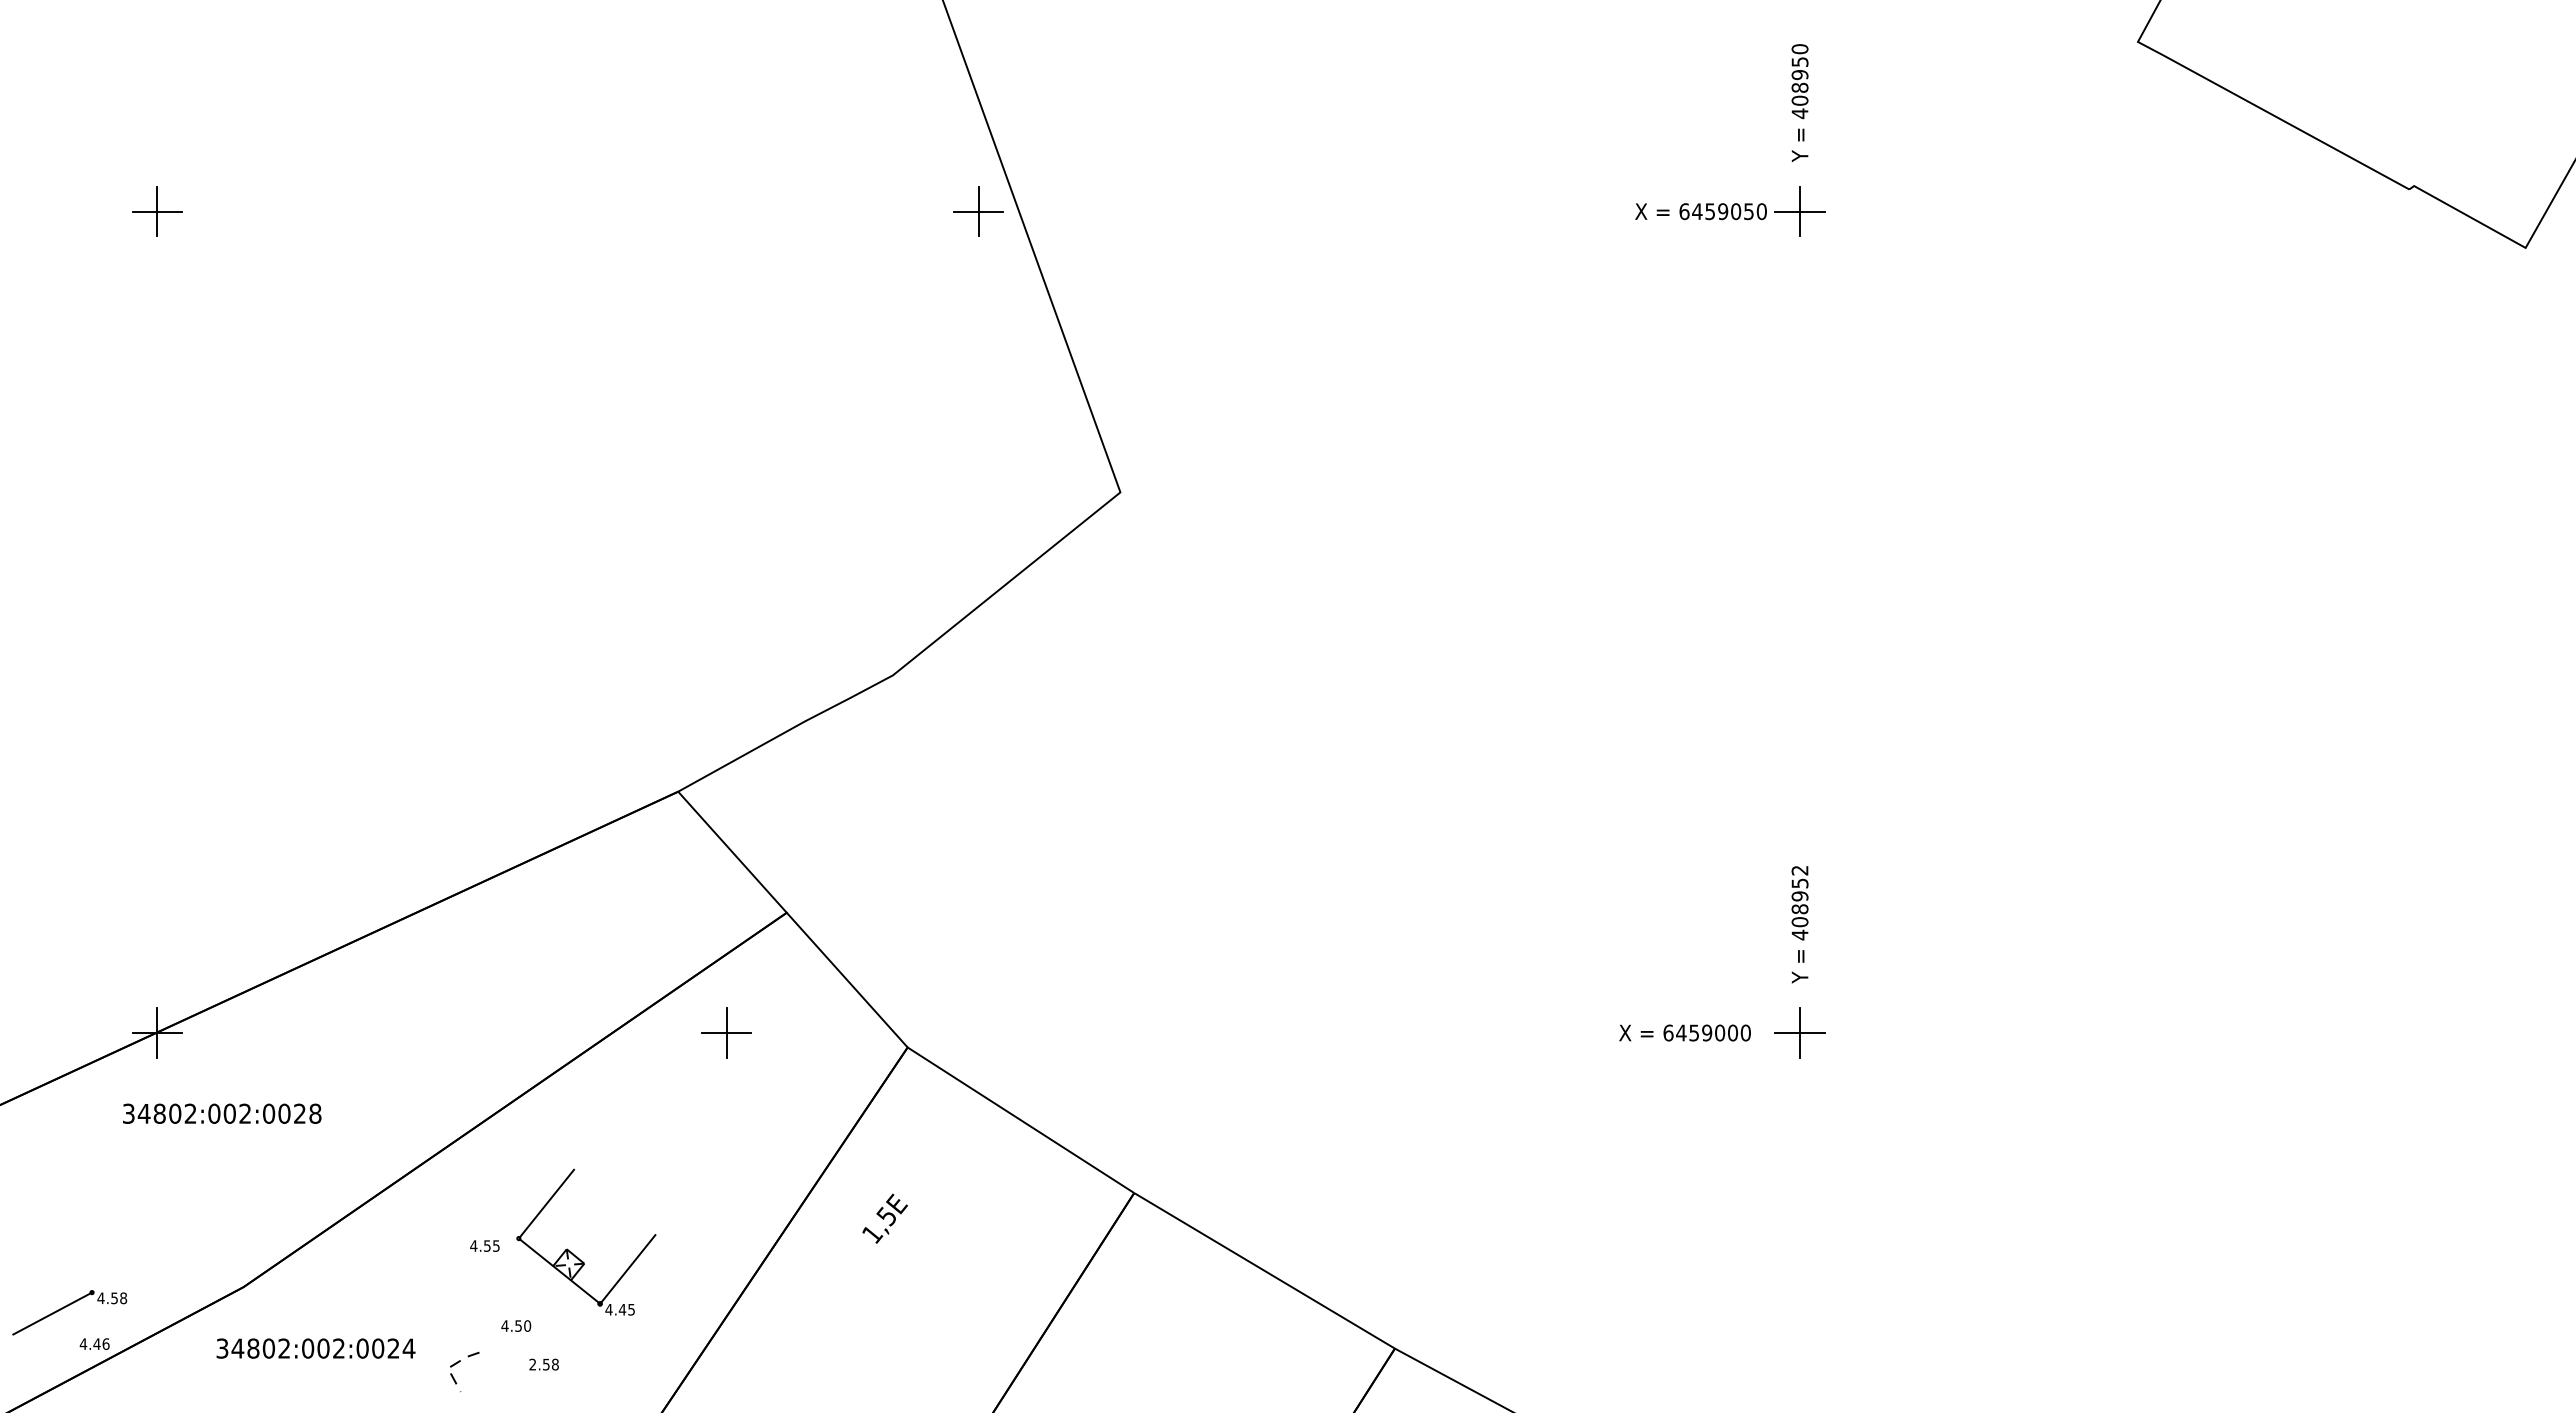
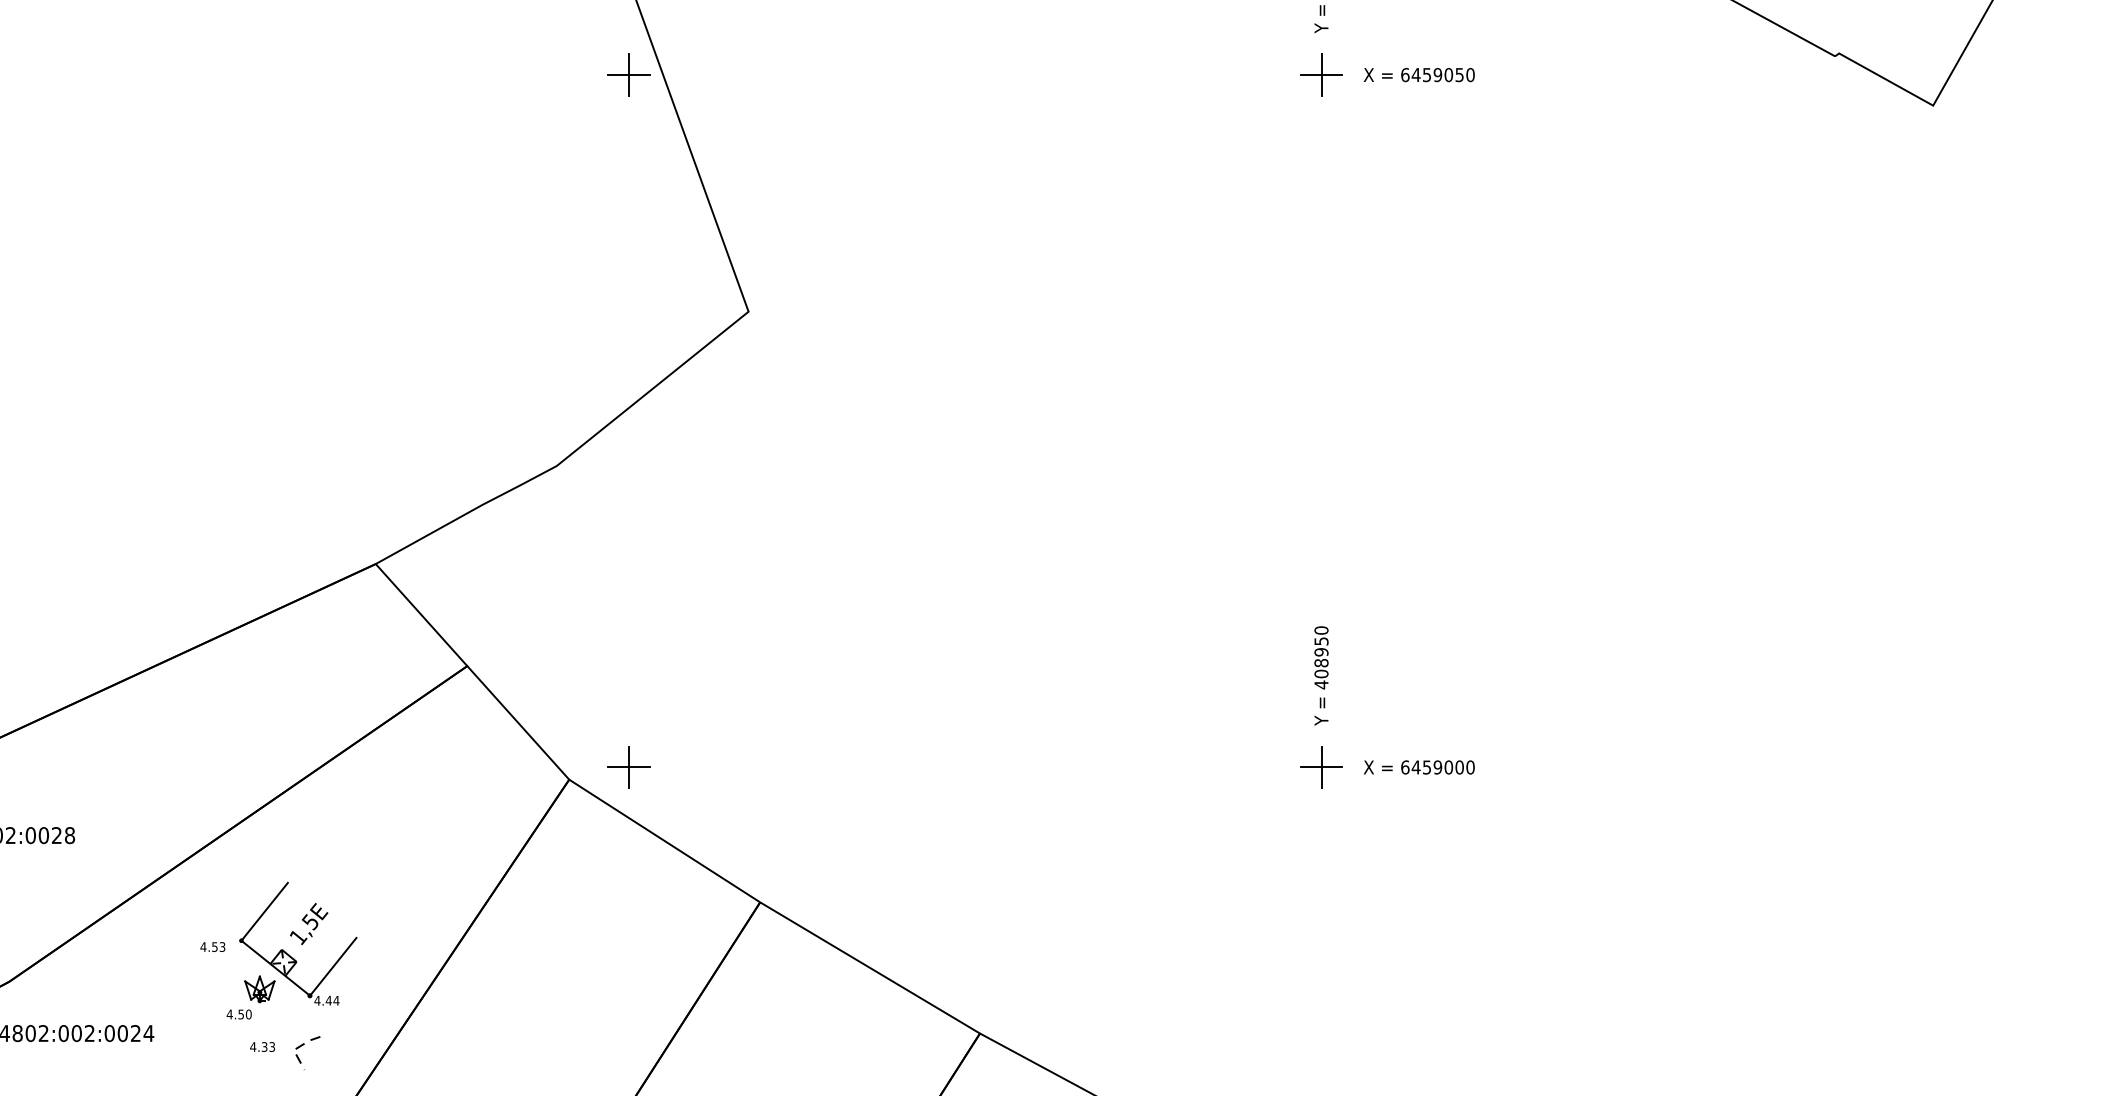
text: (1700, 211) -> (1418, 74), moved
text: (1799, 870) -> (1321, 630), 408952 -> 408950
part: (726, 1032) -> (628, 767), moved
text: (1684, 1032) -> (1418, 767), moved
text: (884, 1218) -> (308, 923), moved
text: (496, 1245) -> (222, 946), 4.55 -> 4.53
part: (540, 1296) -> (259, 989), added
text: (631, 1309) -> (336, 1000), 4.45 -> 4.44
line: (458, 1363) -> (302, 1046), moved
text: (543, 1364) -> (262, 1046), 2.58 -> 4.33

